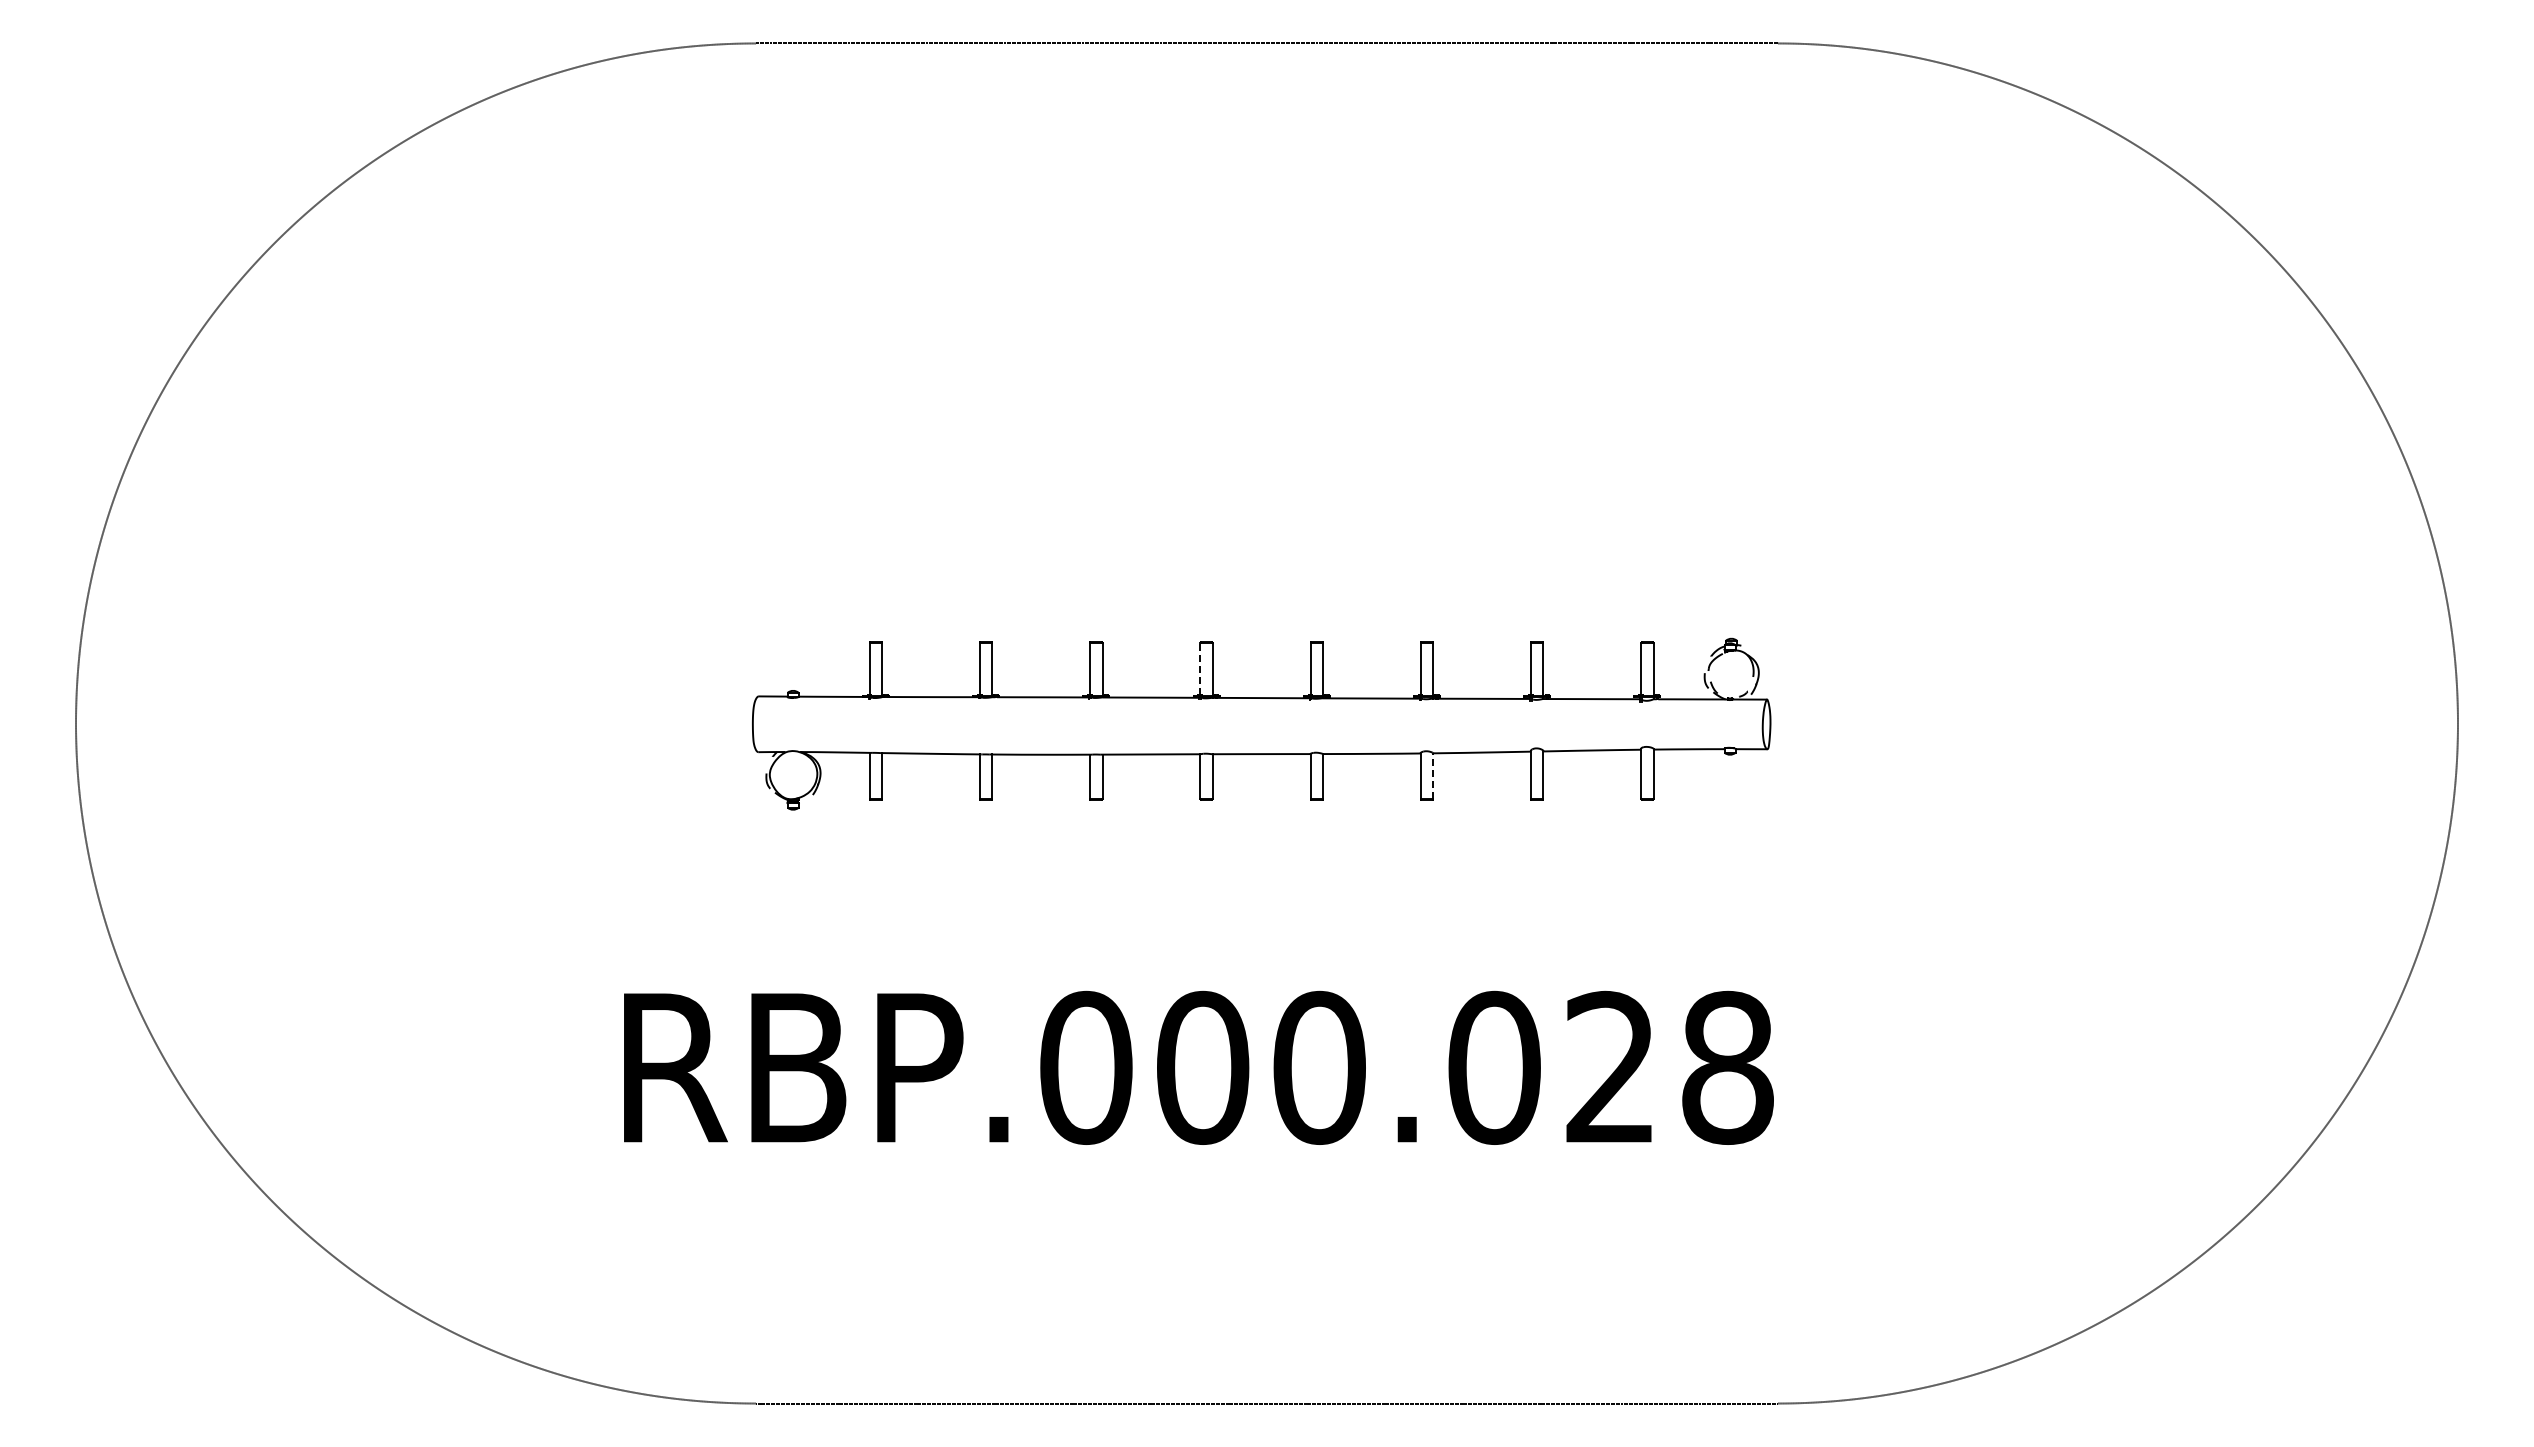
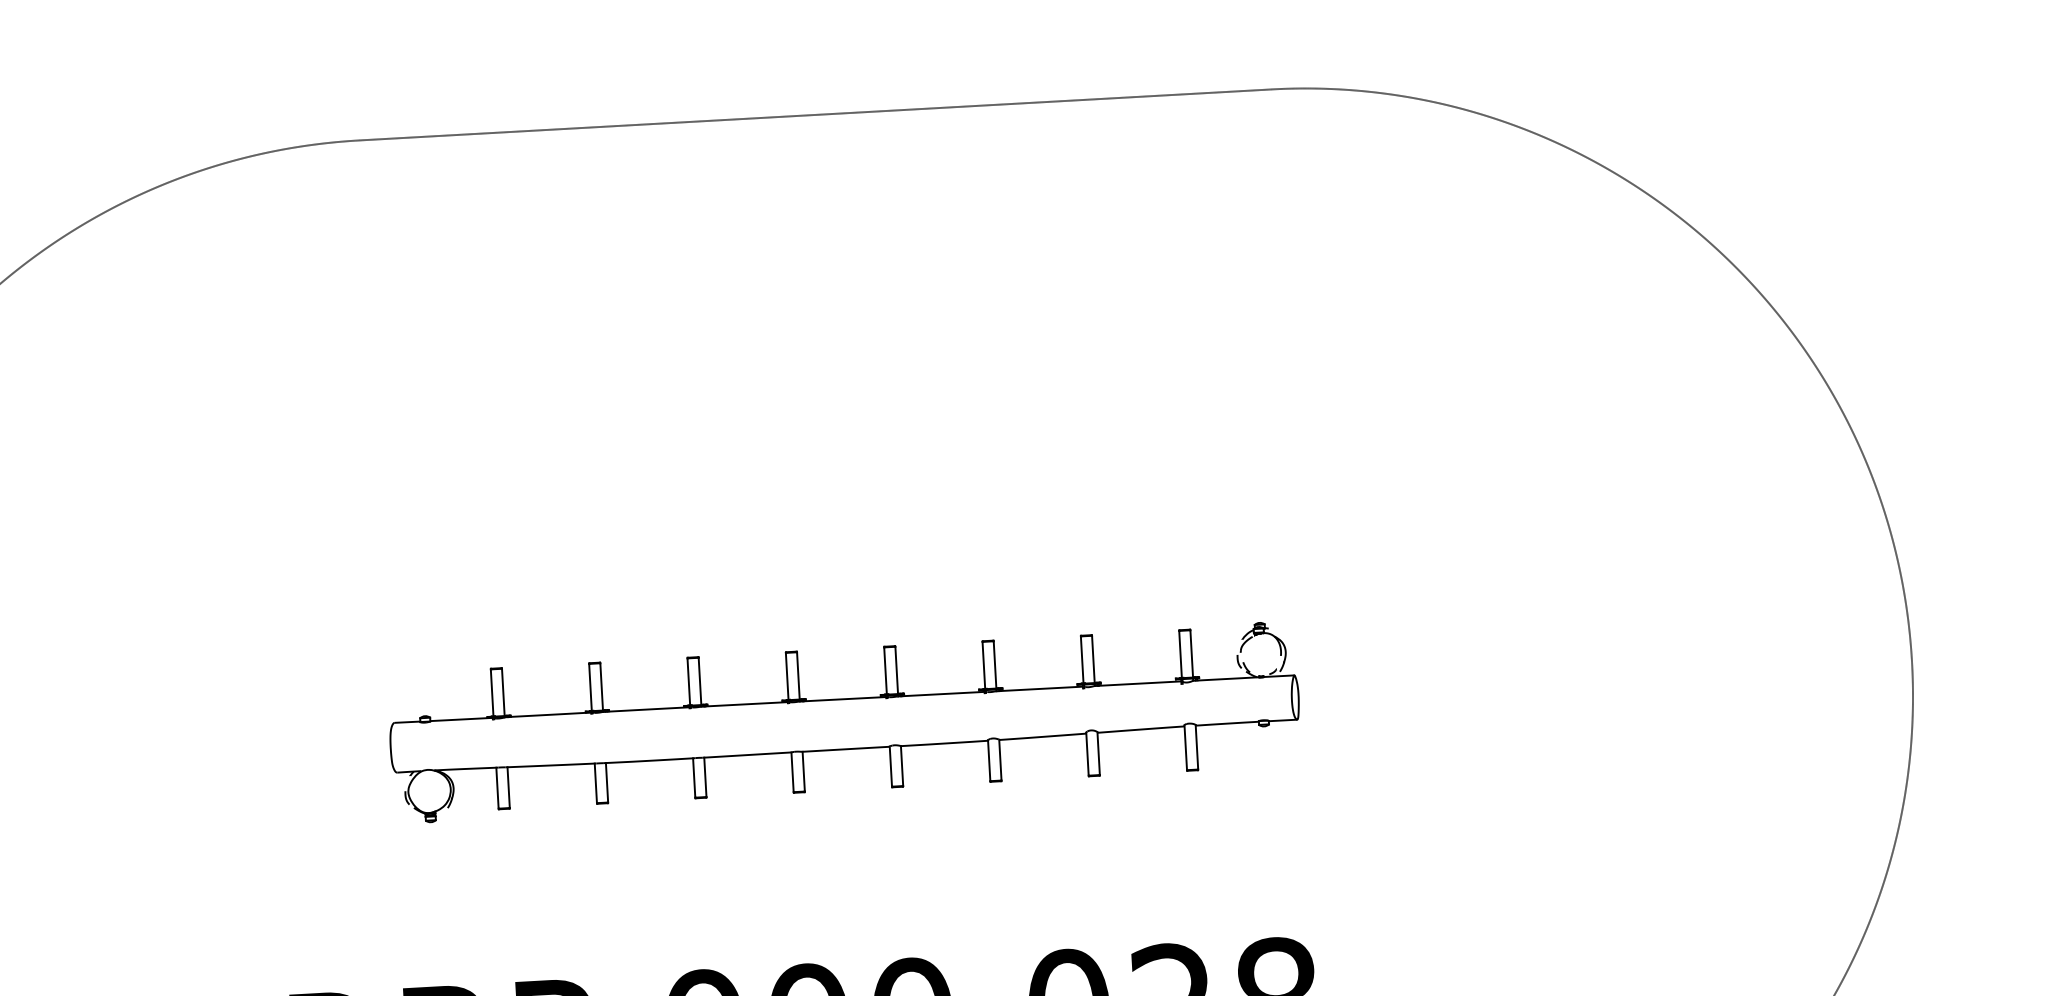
line: (1200, 668) -> (787, 675), dashed -> solid
line: (1433, 775) -> (1000, 759), dashed -> solid

